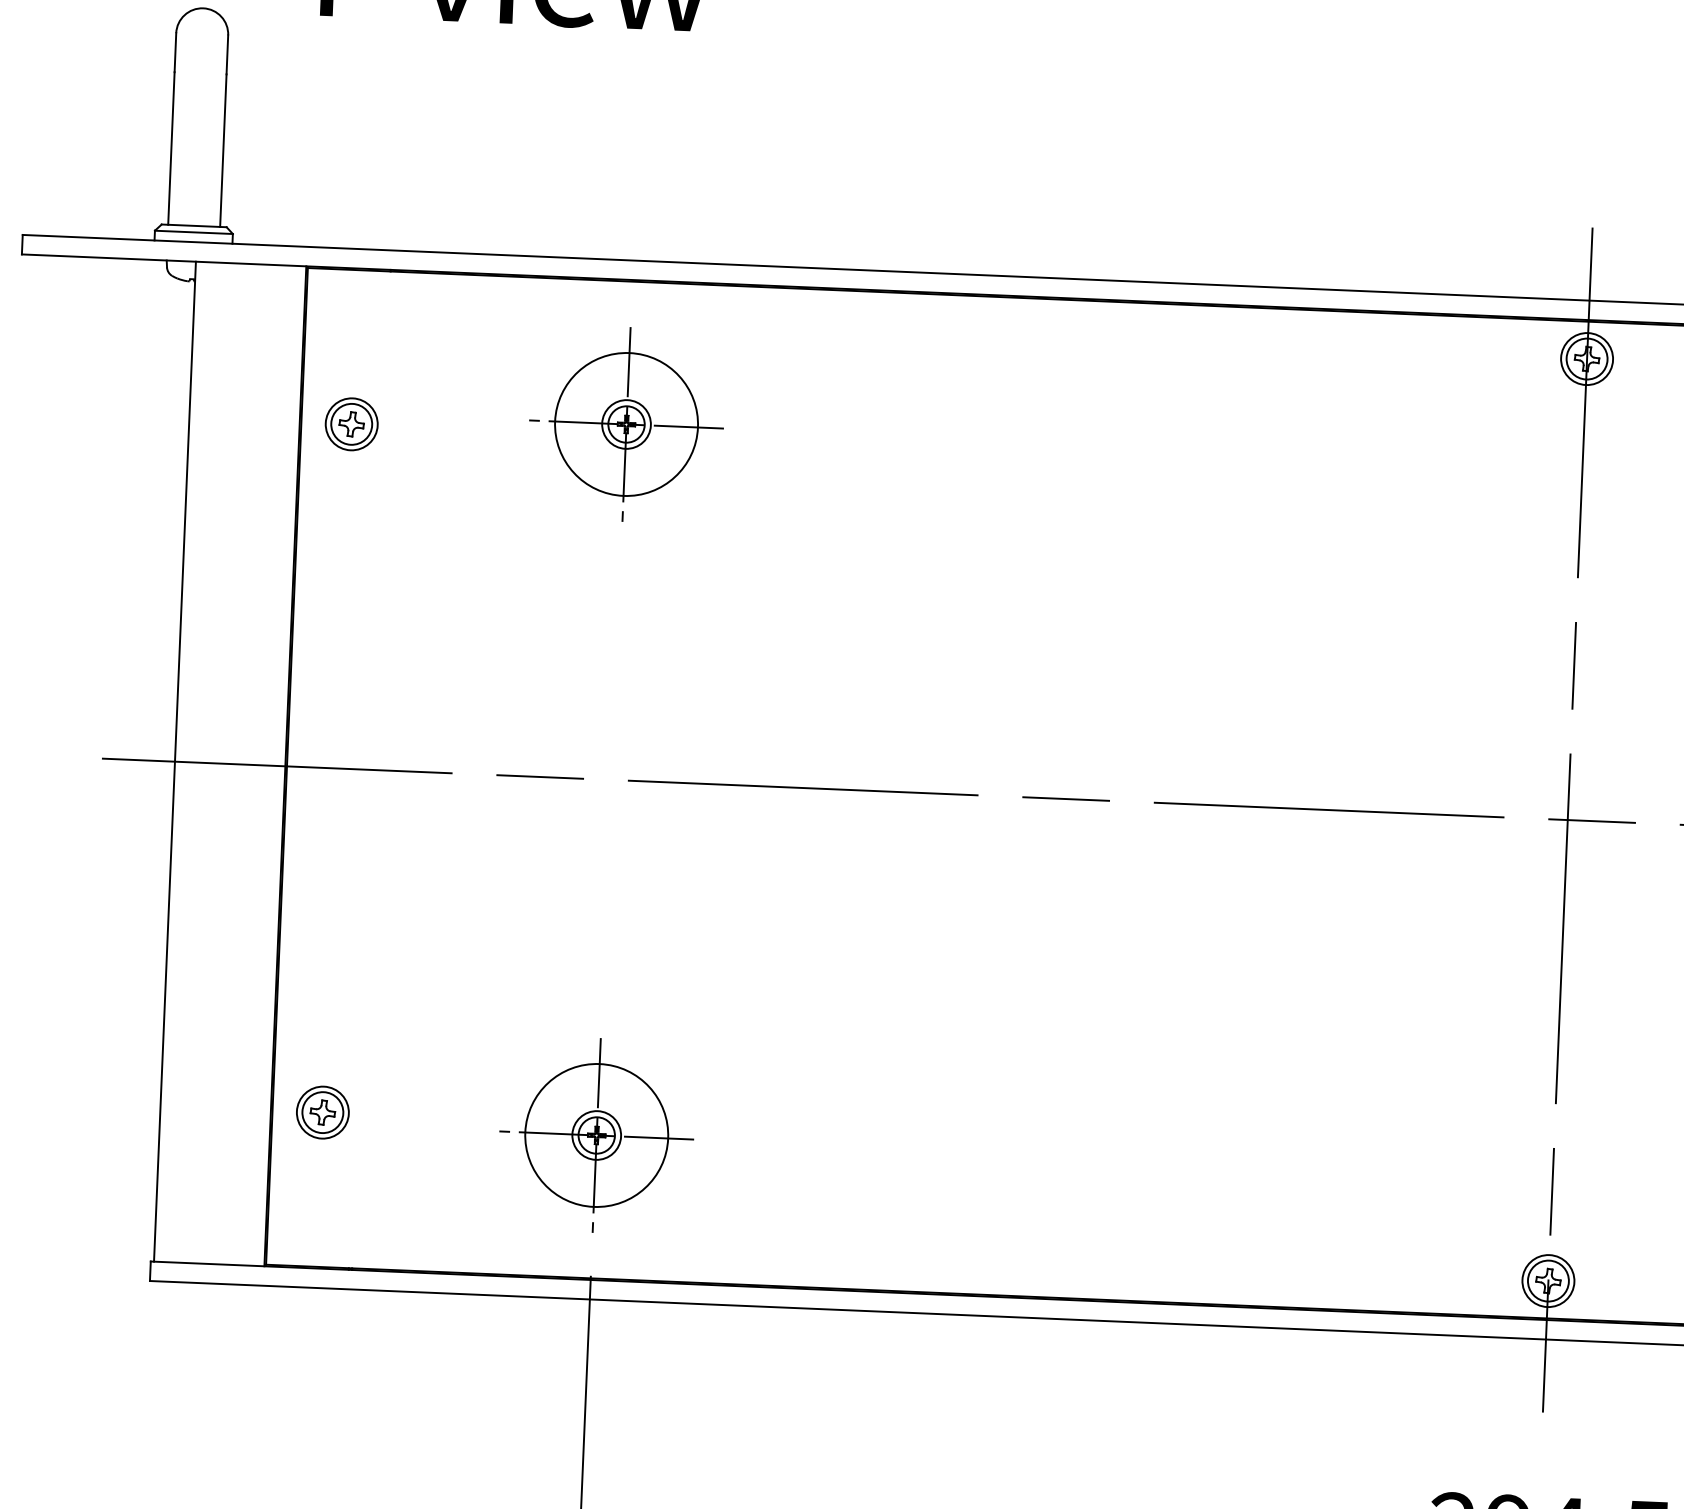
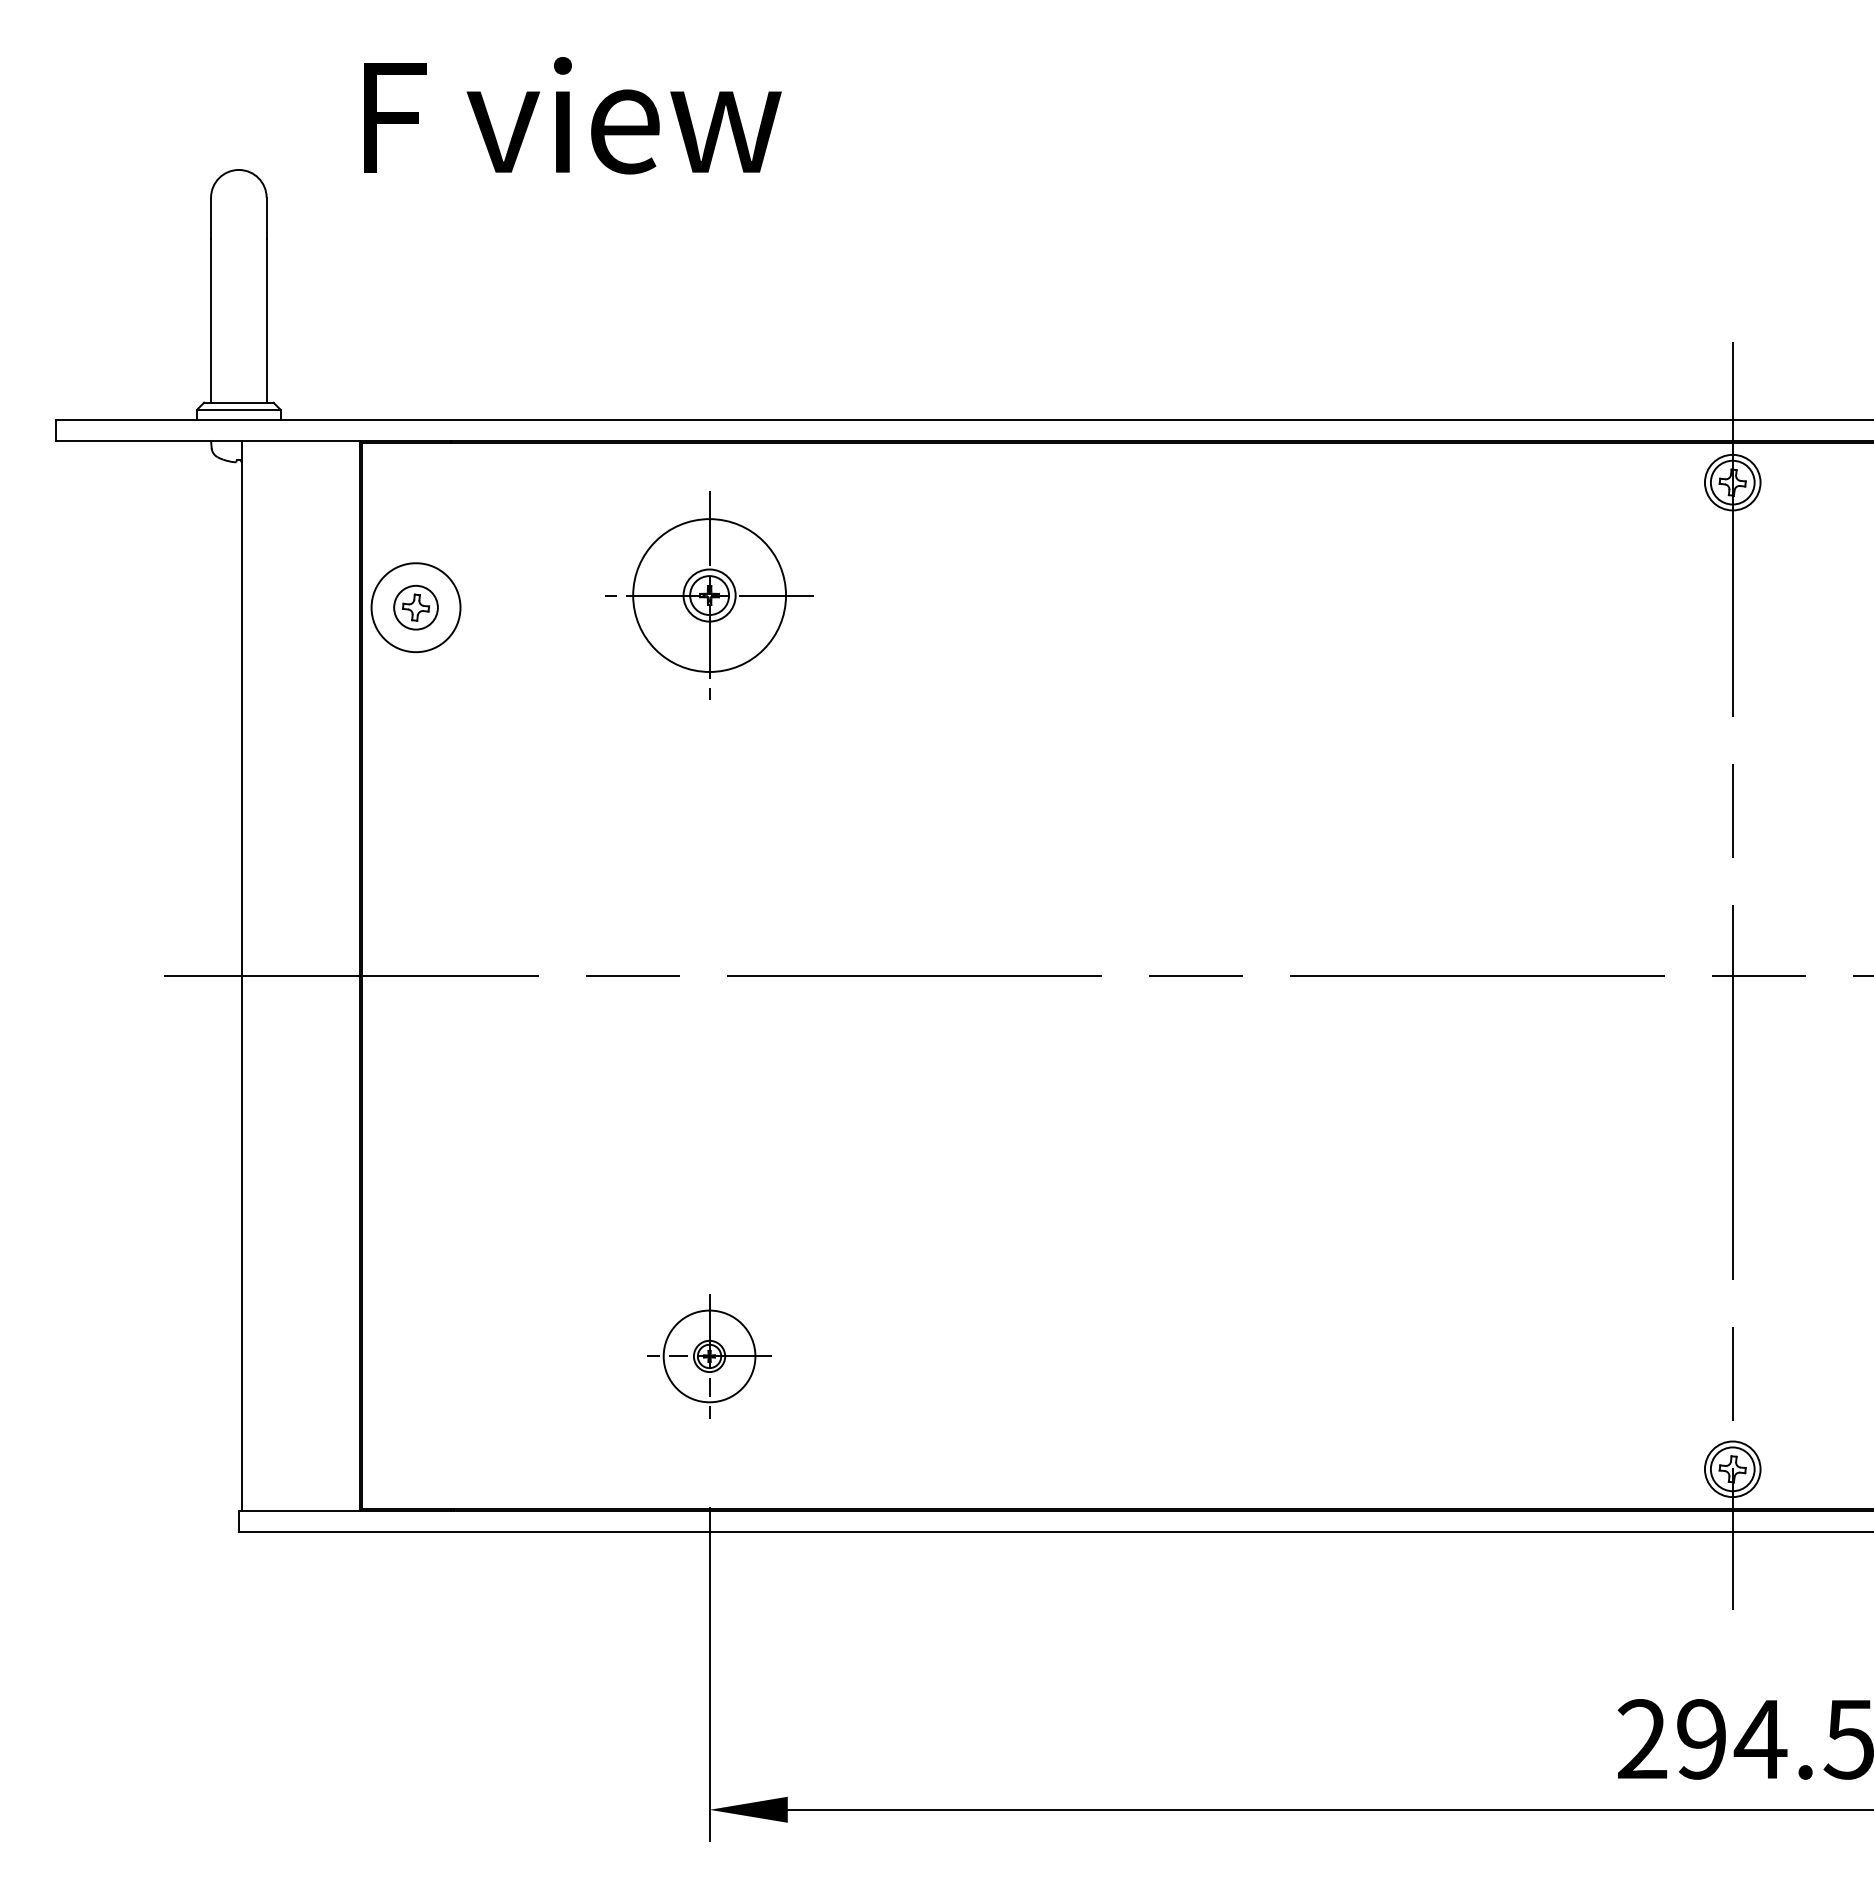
circle: (351, 424) -> (415, 607), size x1.6
part: (322, 1111) -> (415, 1343), removed
part: (596, 1135) -> (709, 1356), size x0.6

